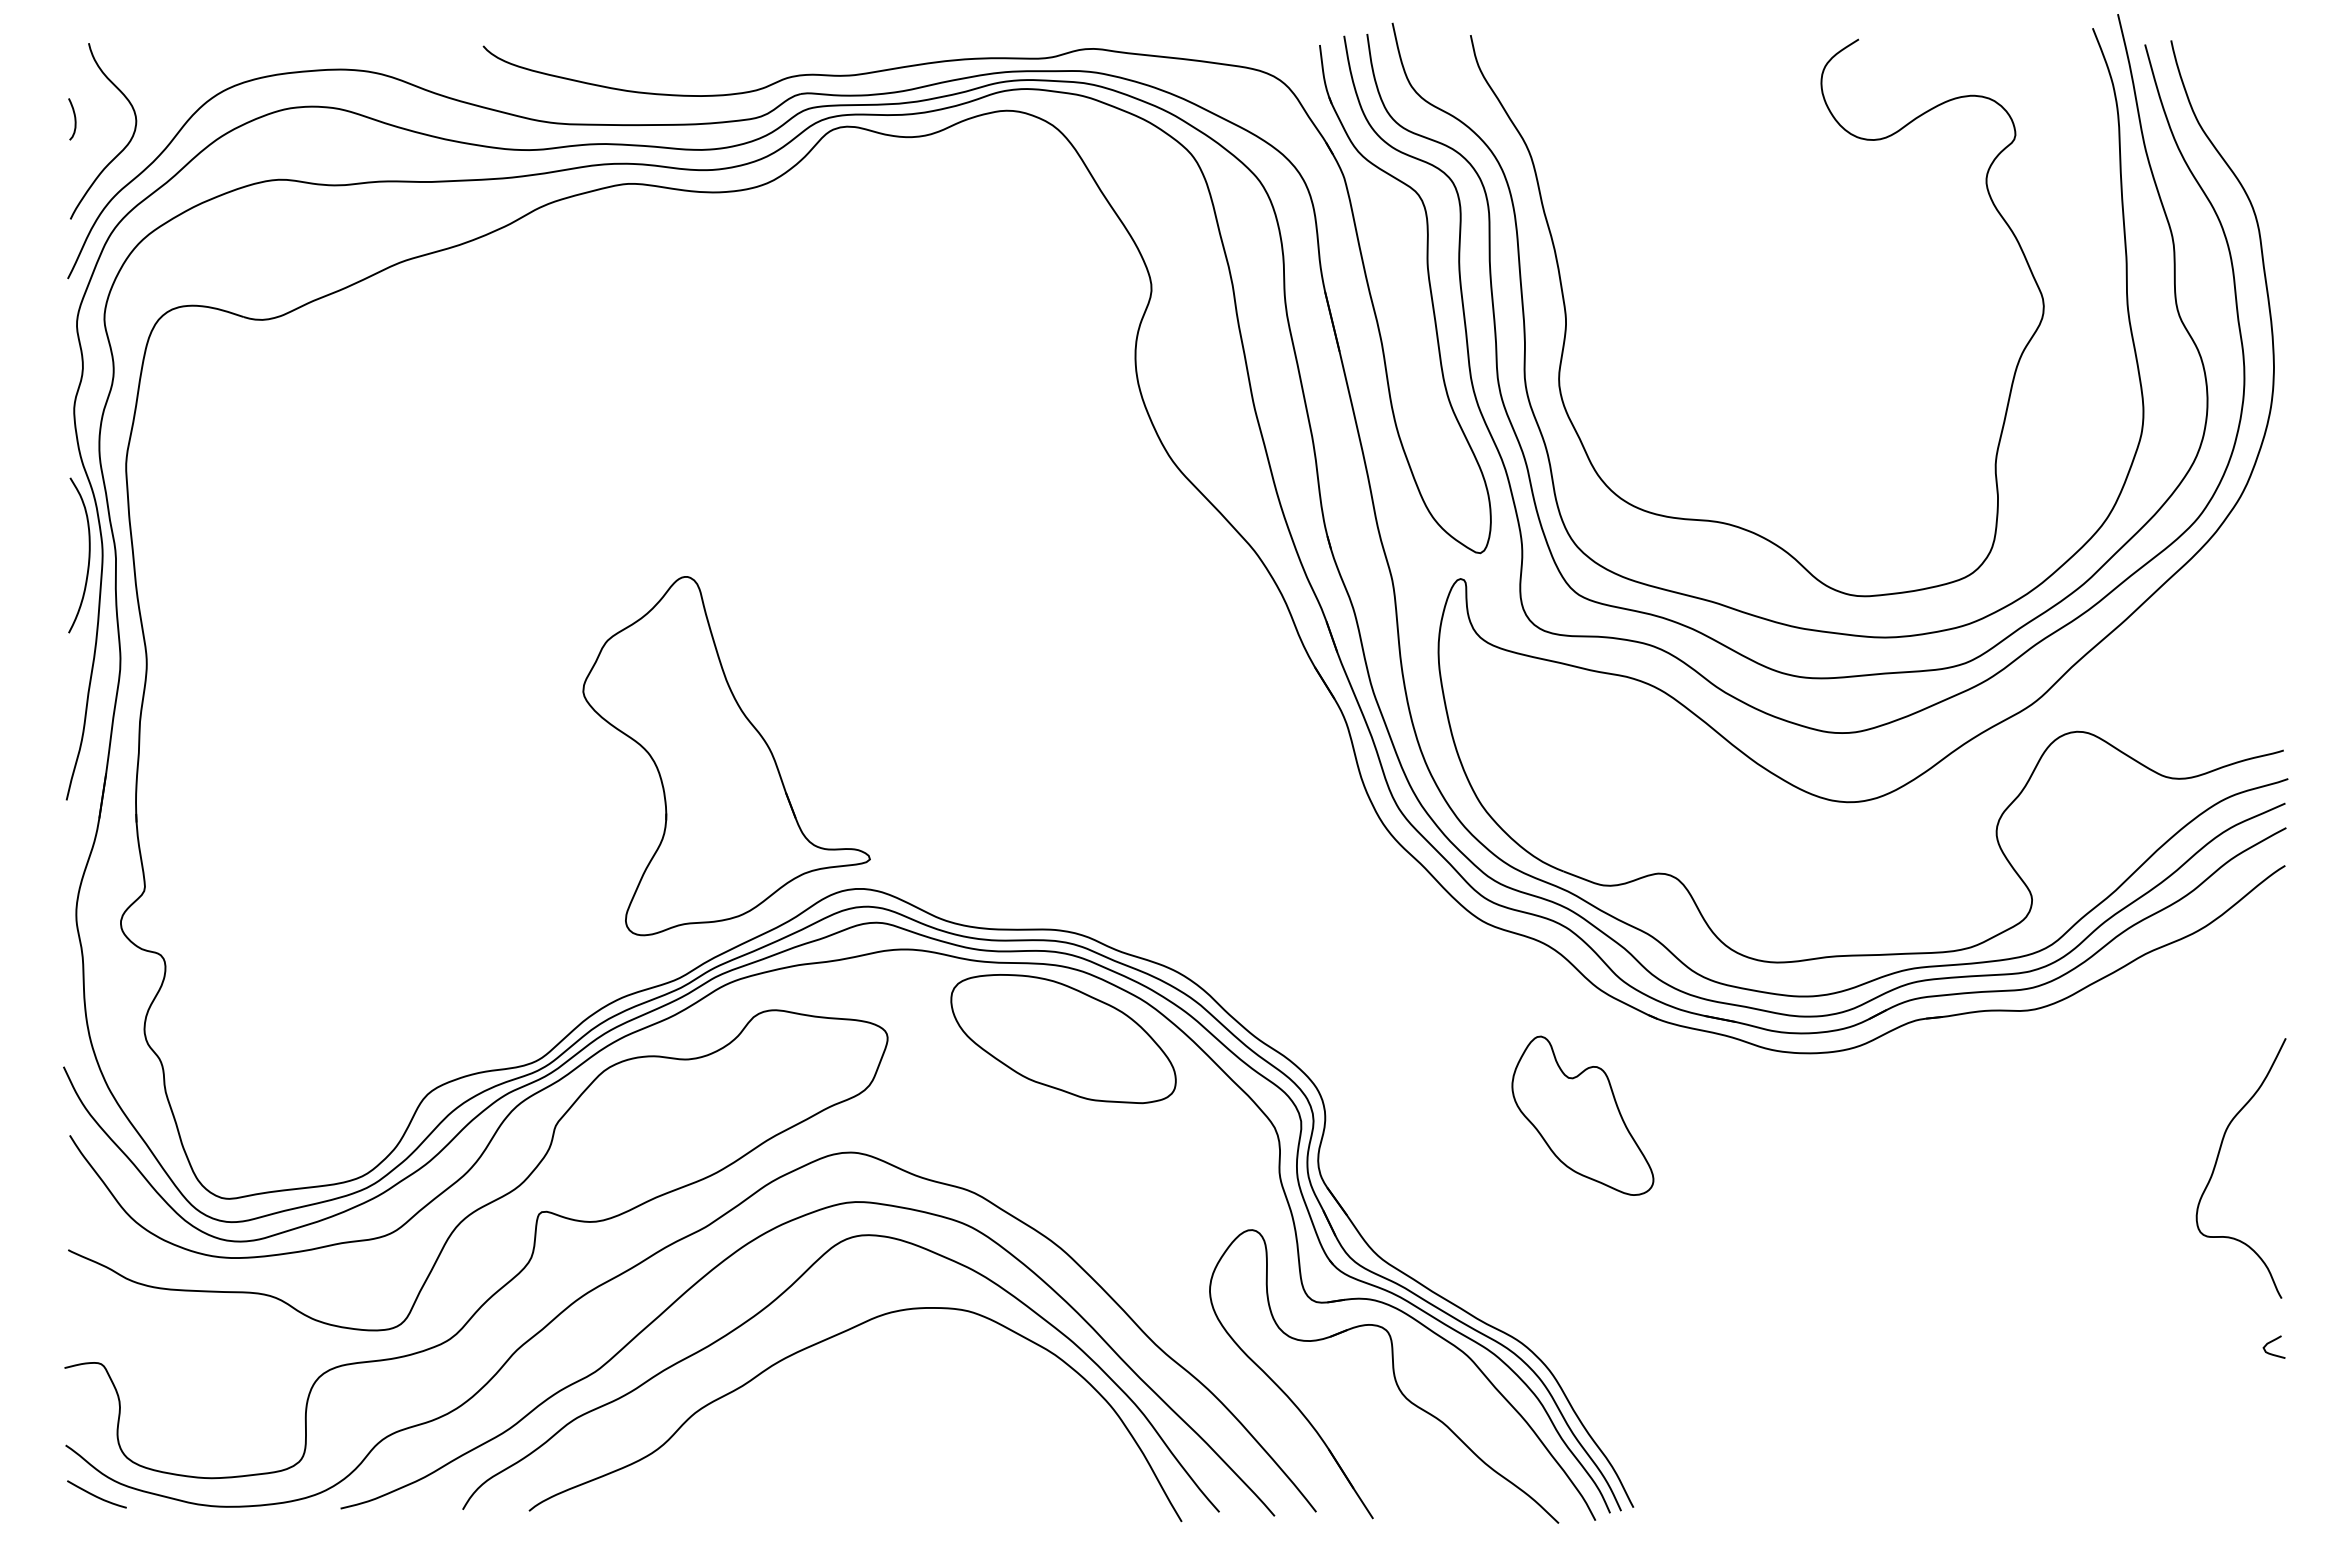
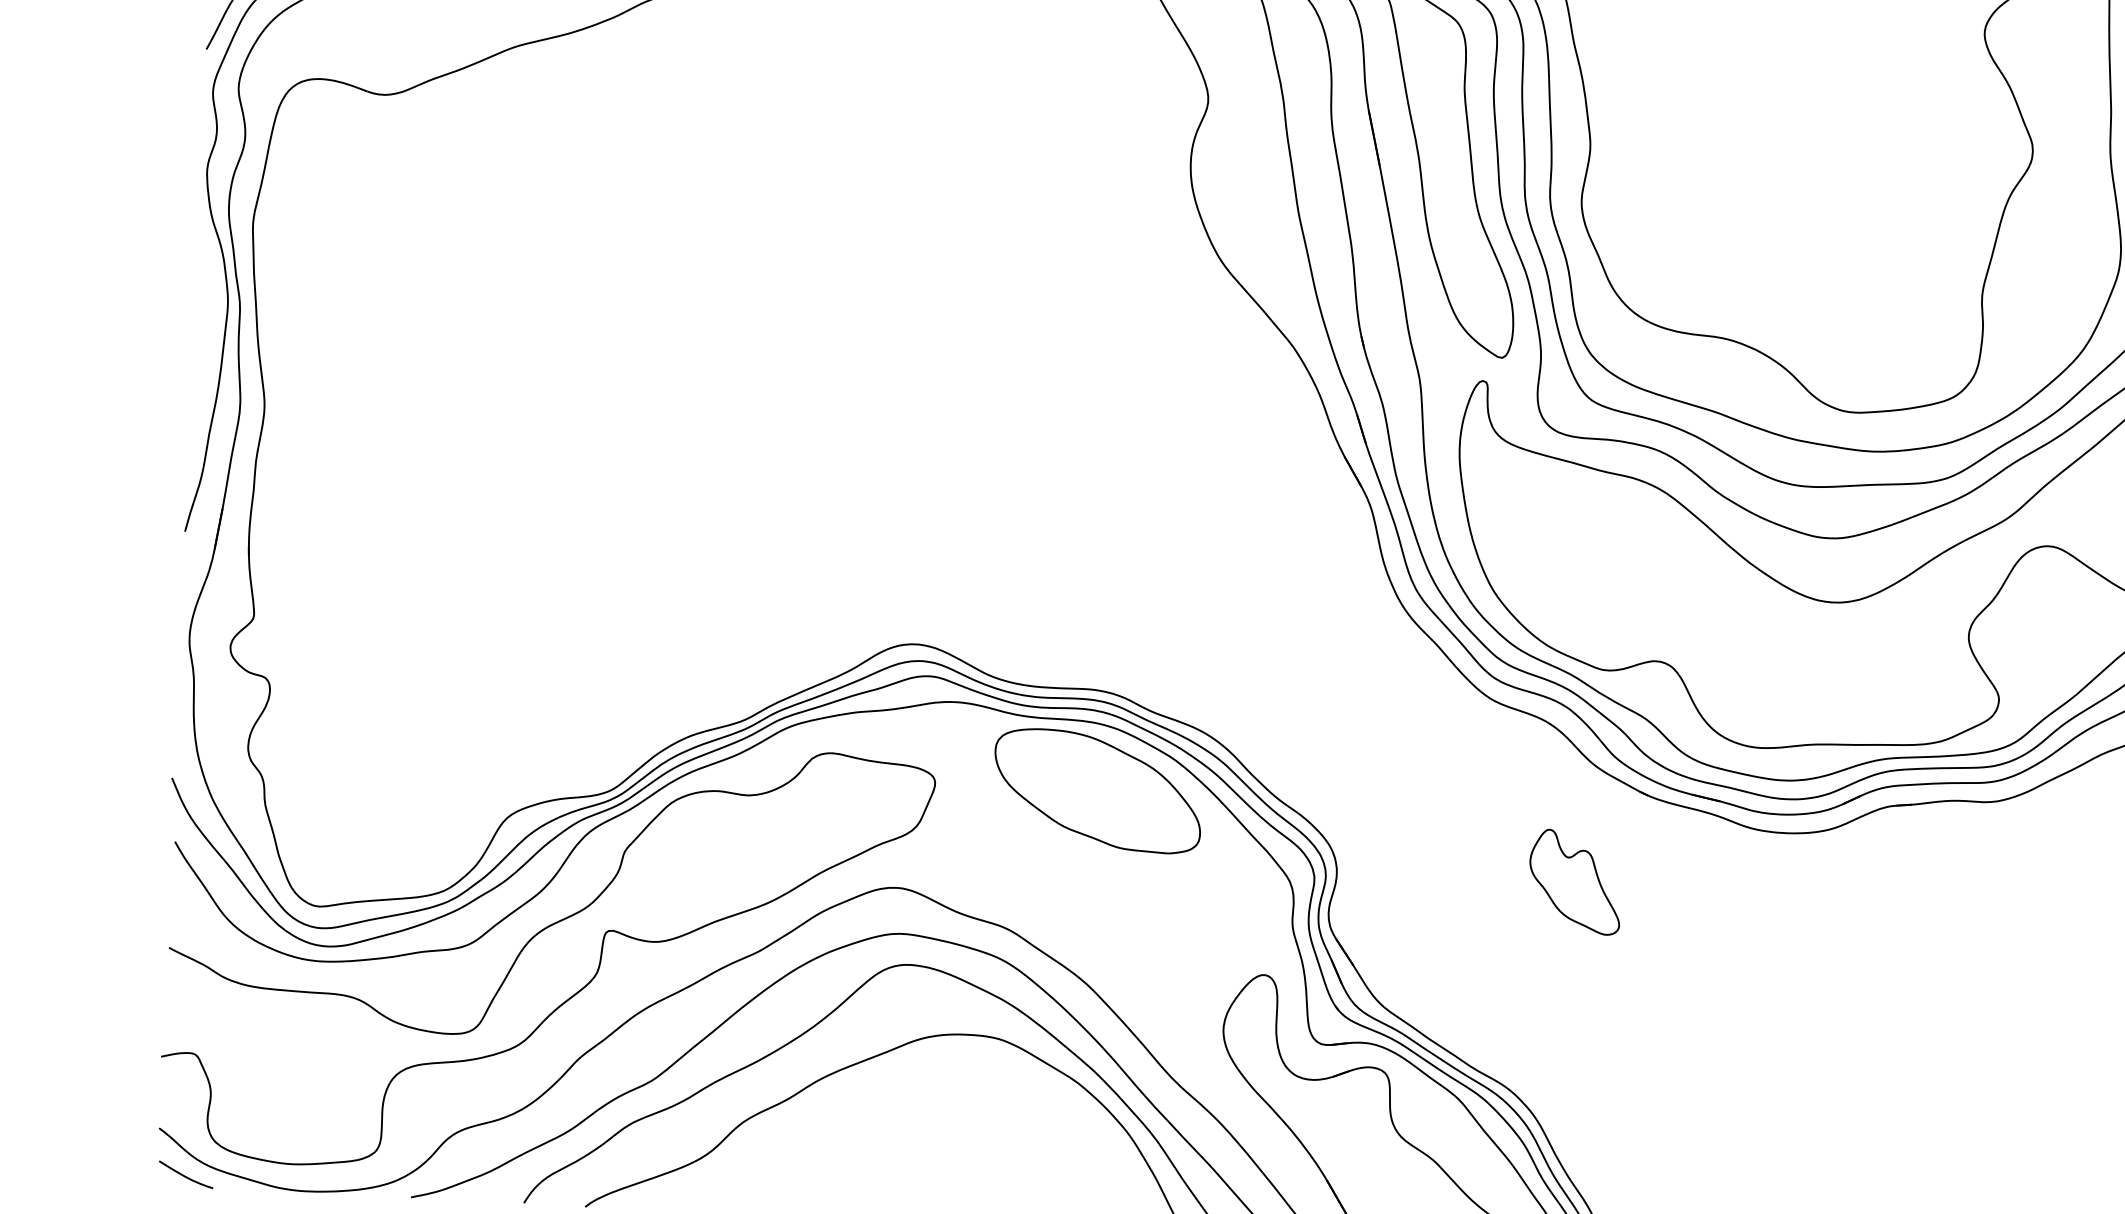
curve: (88, 555) -> (214, 306), removed
part: (726, 756) -> (797, 516), removed
part: (1582, 1115) -> (1574, 881), size x0.7

